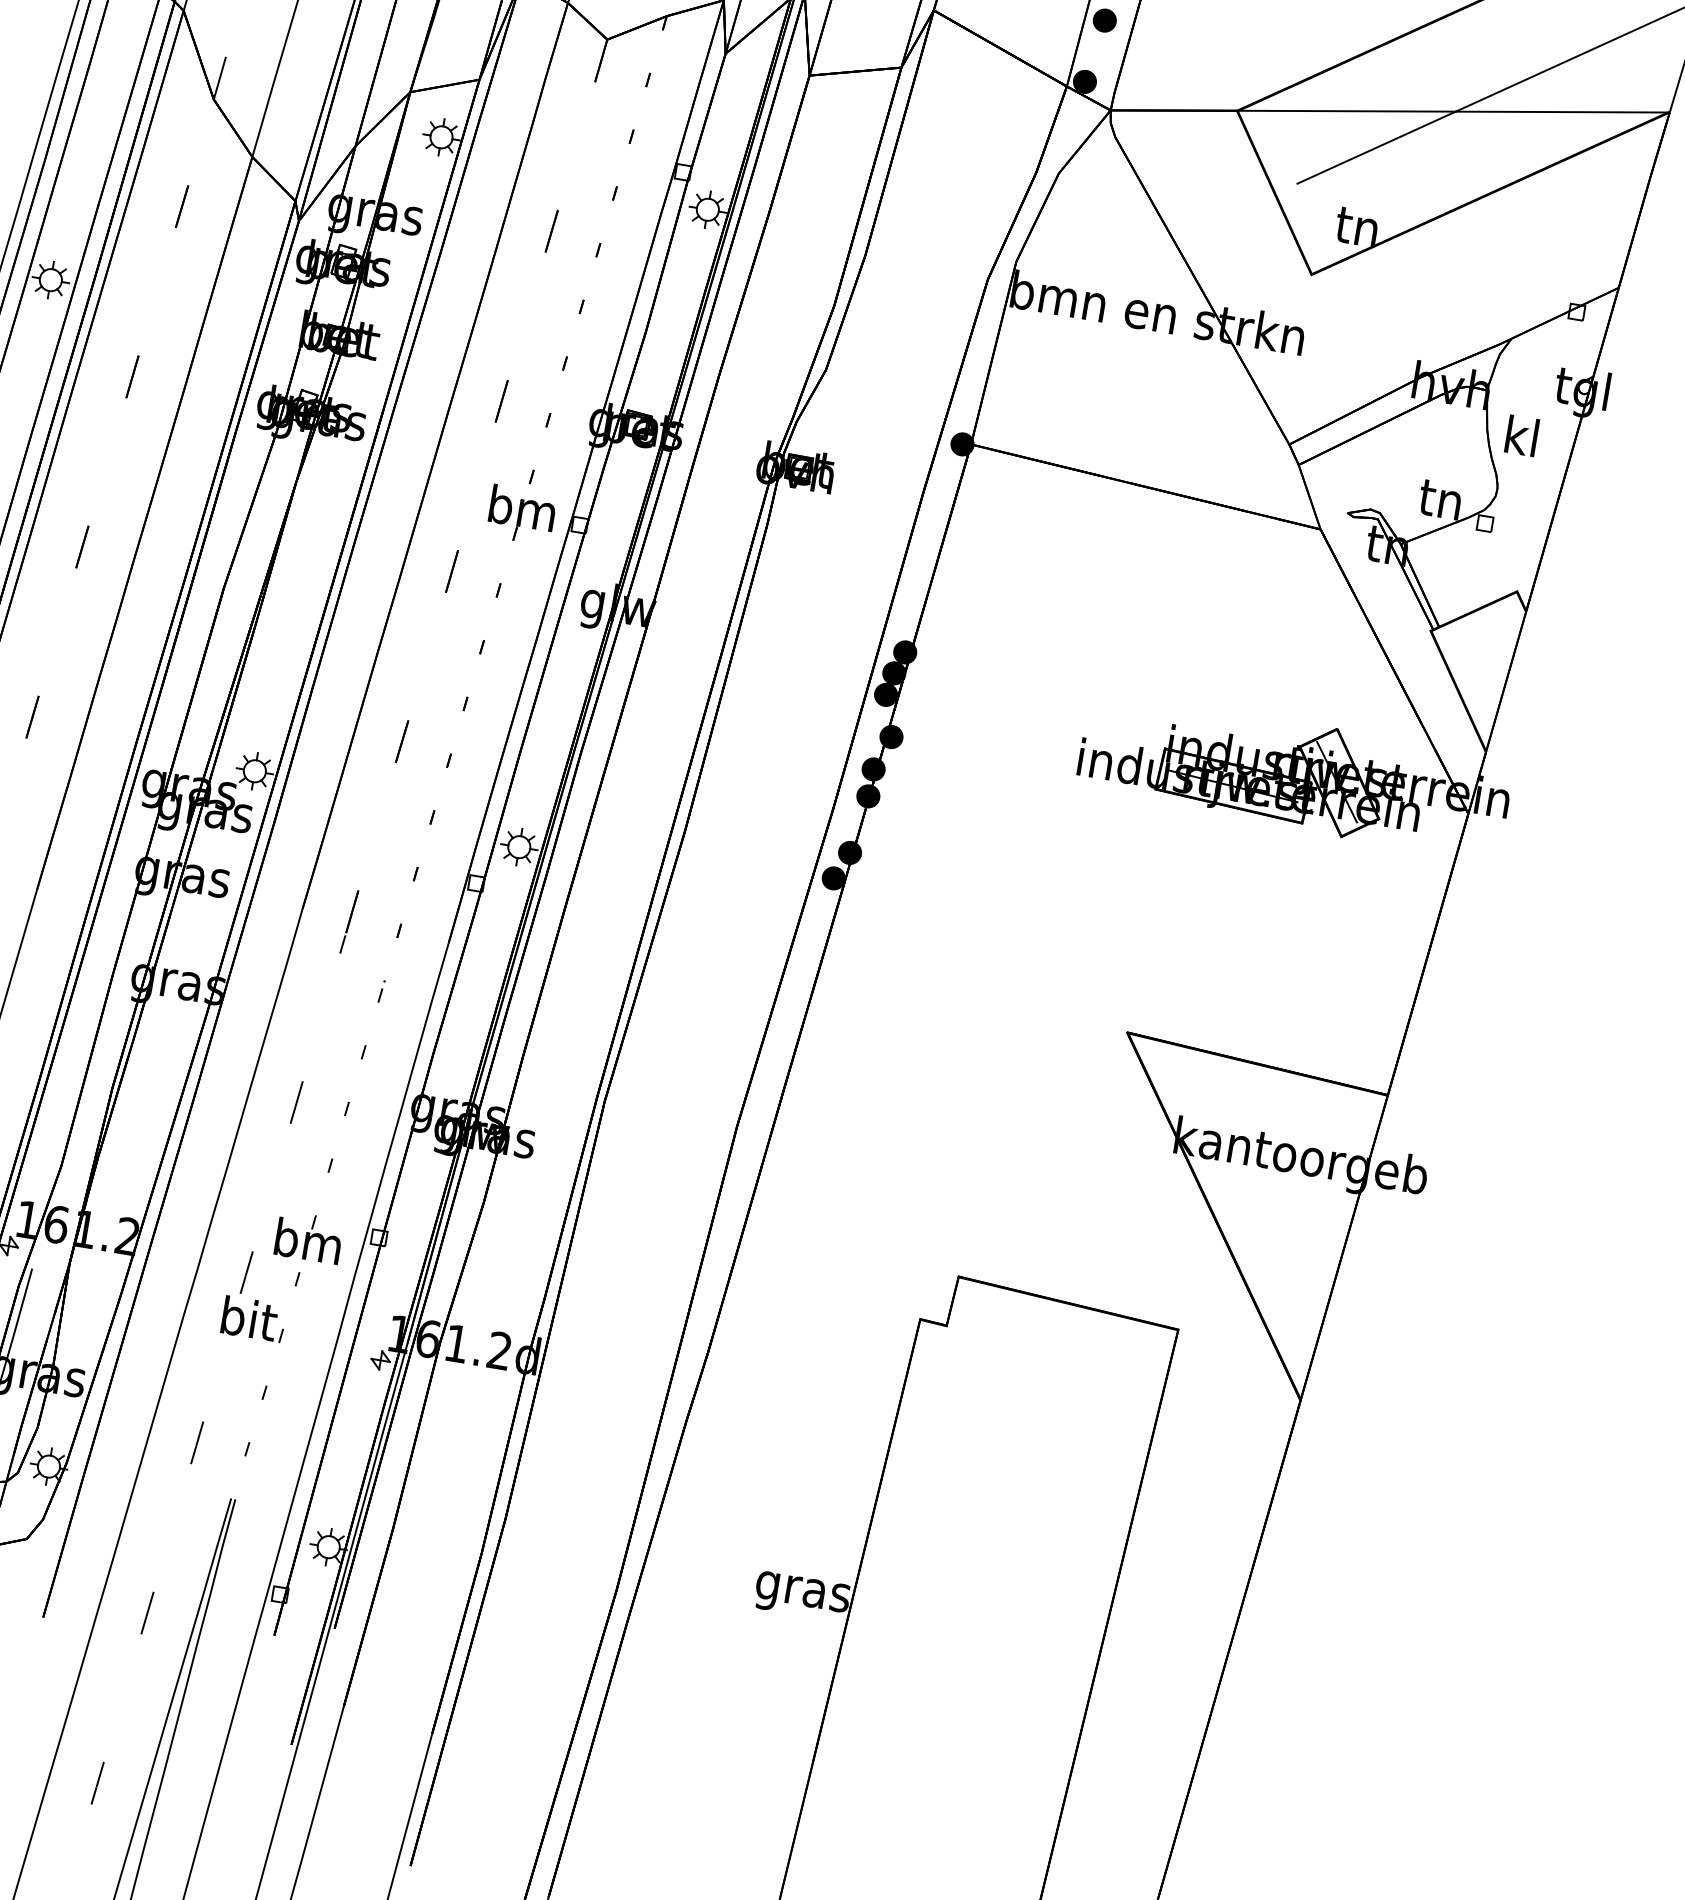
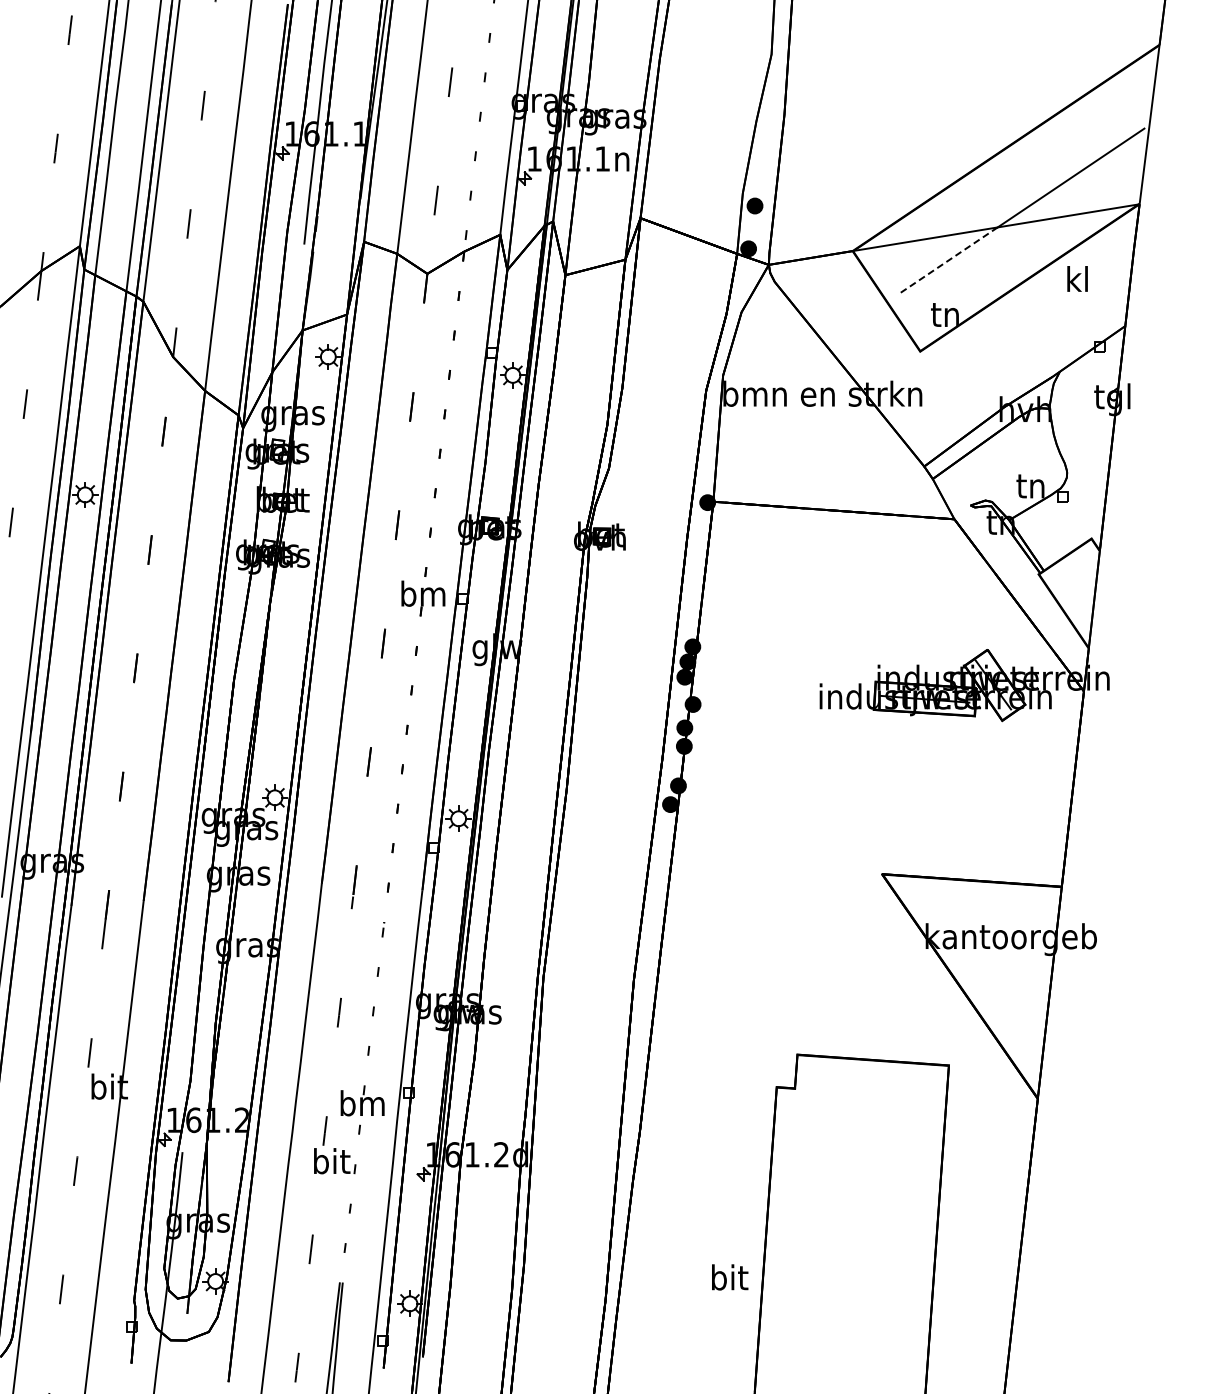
line: (1377, 146) -> (949, 259), solid -> dashed
text: (1522, 435) -> (1077, 278), moved
text: (802, 1591) -> (728, 1280), gras -> bit

